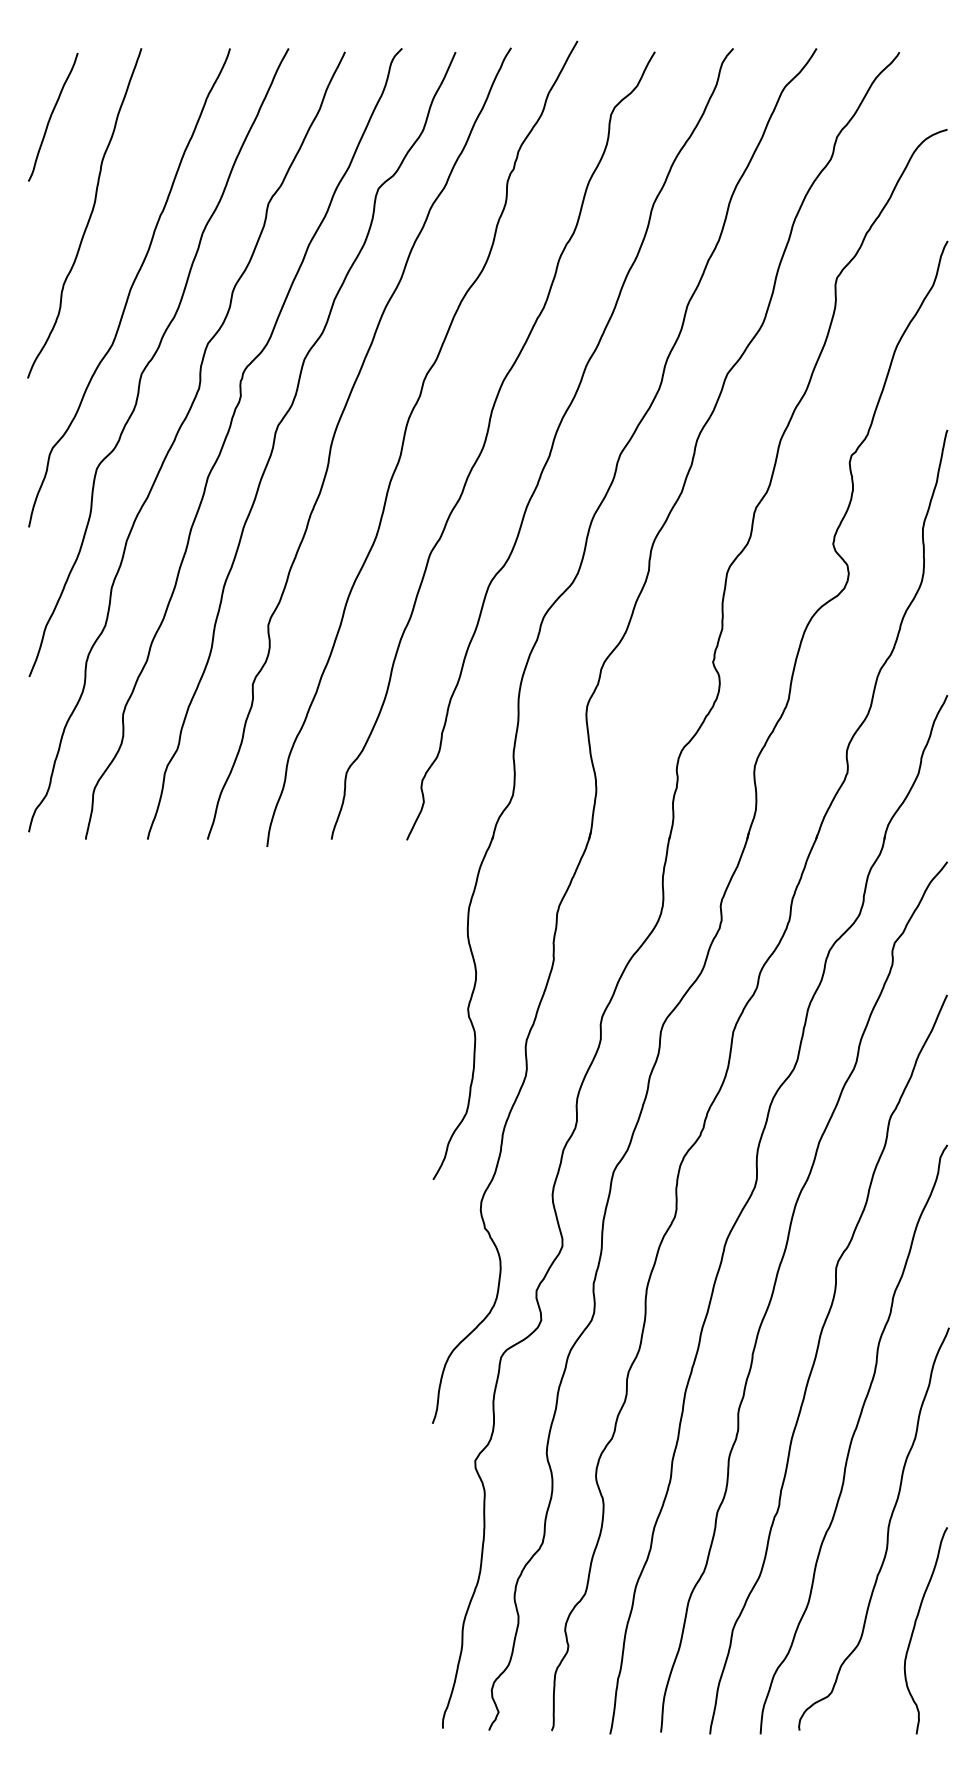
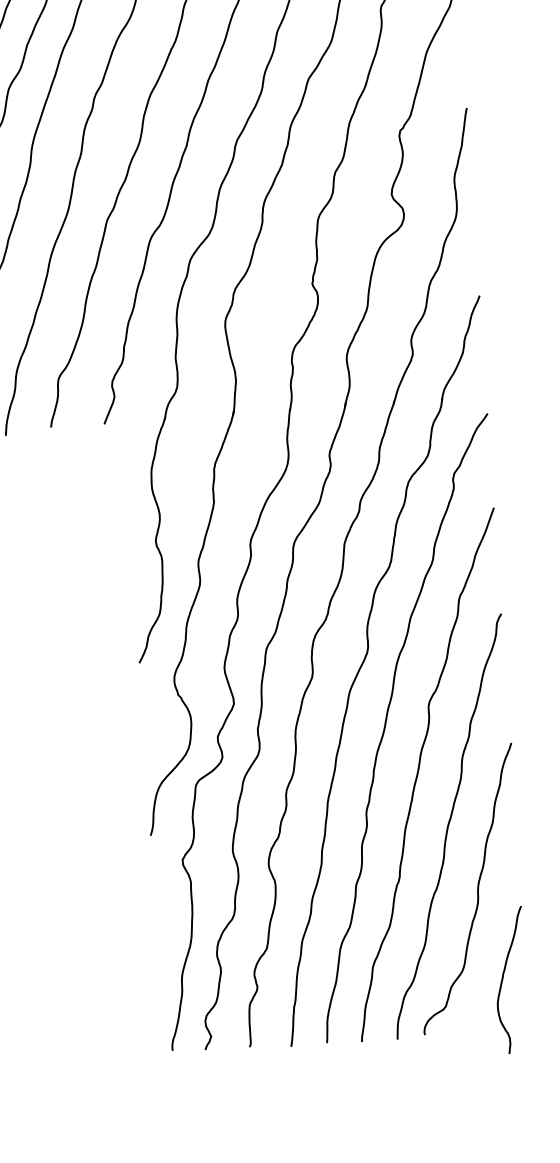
curve: (915, 1627) -> (503, 978), moved

